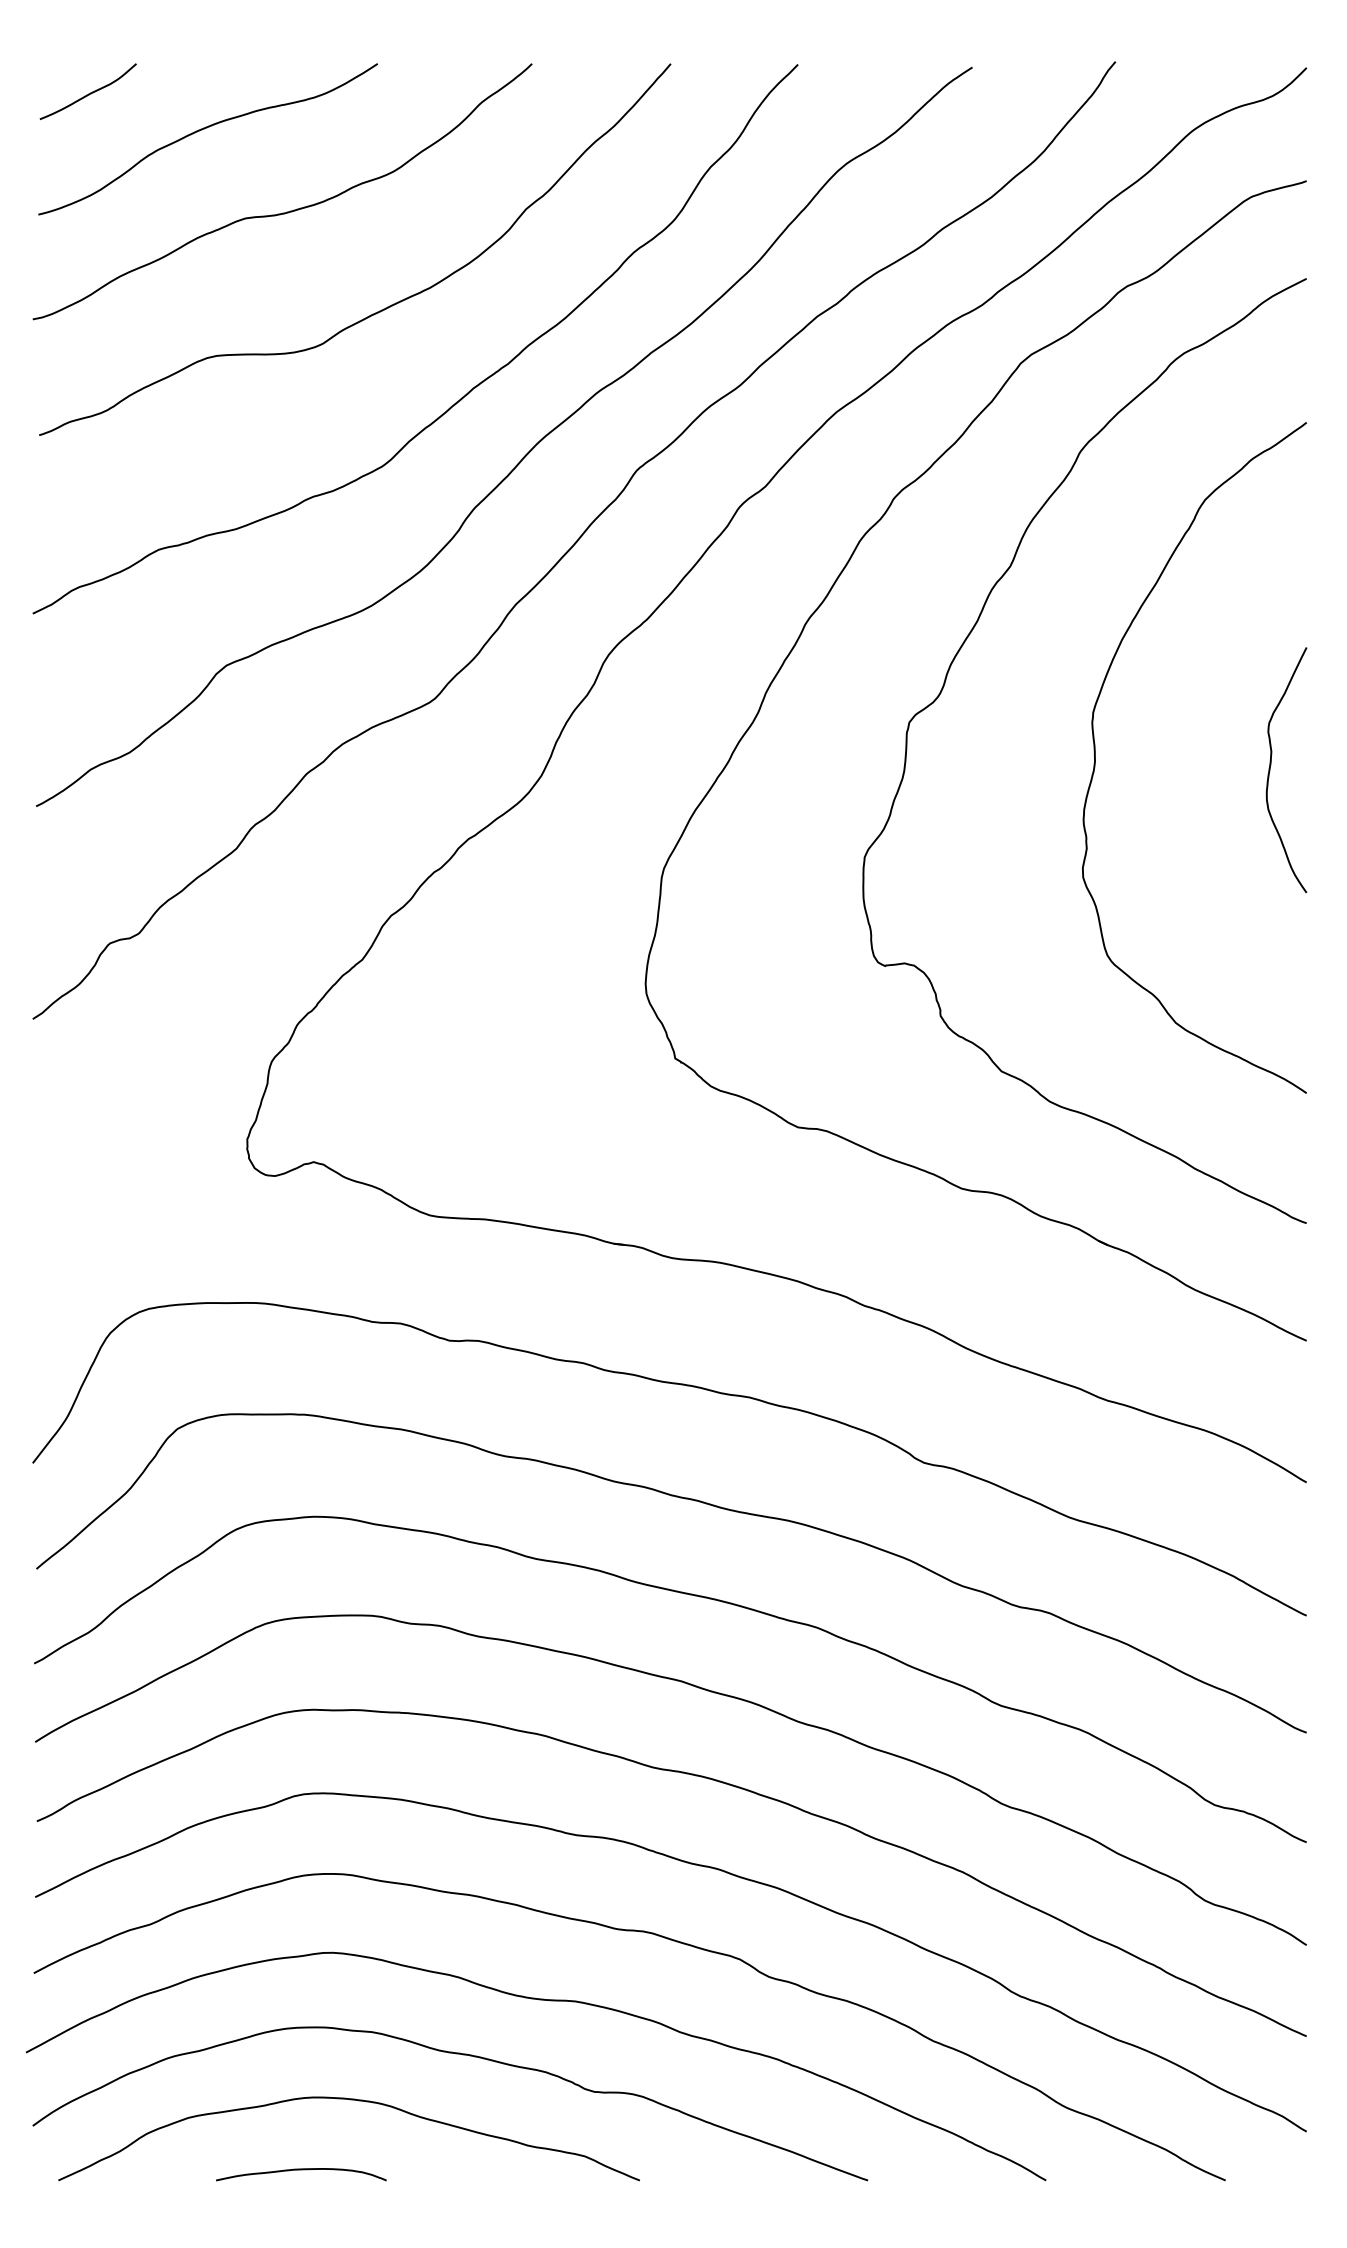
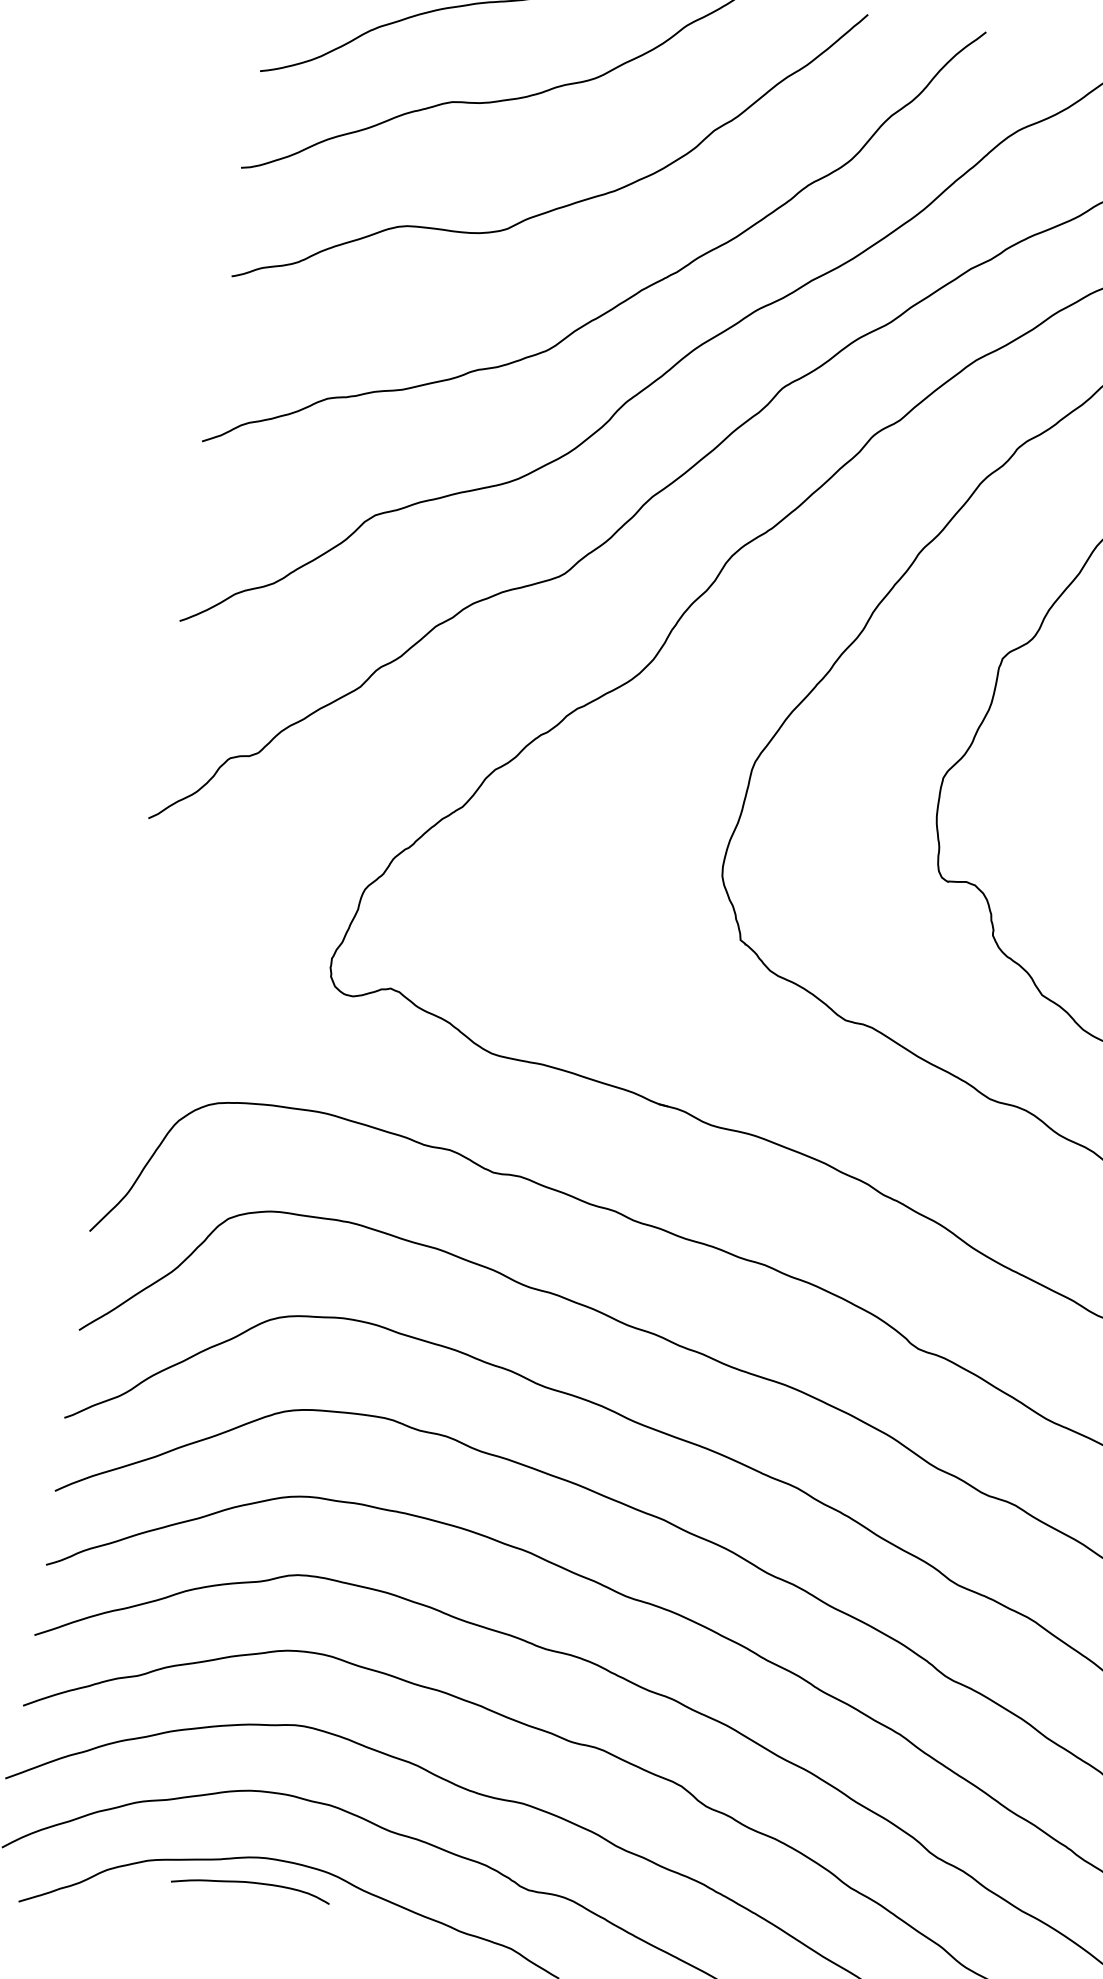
curve: (301, 2170) -> (251, 1883), moved

